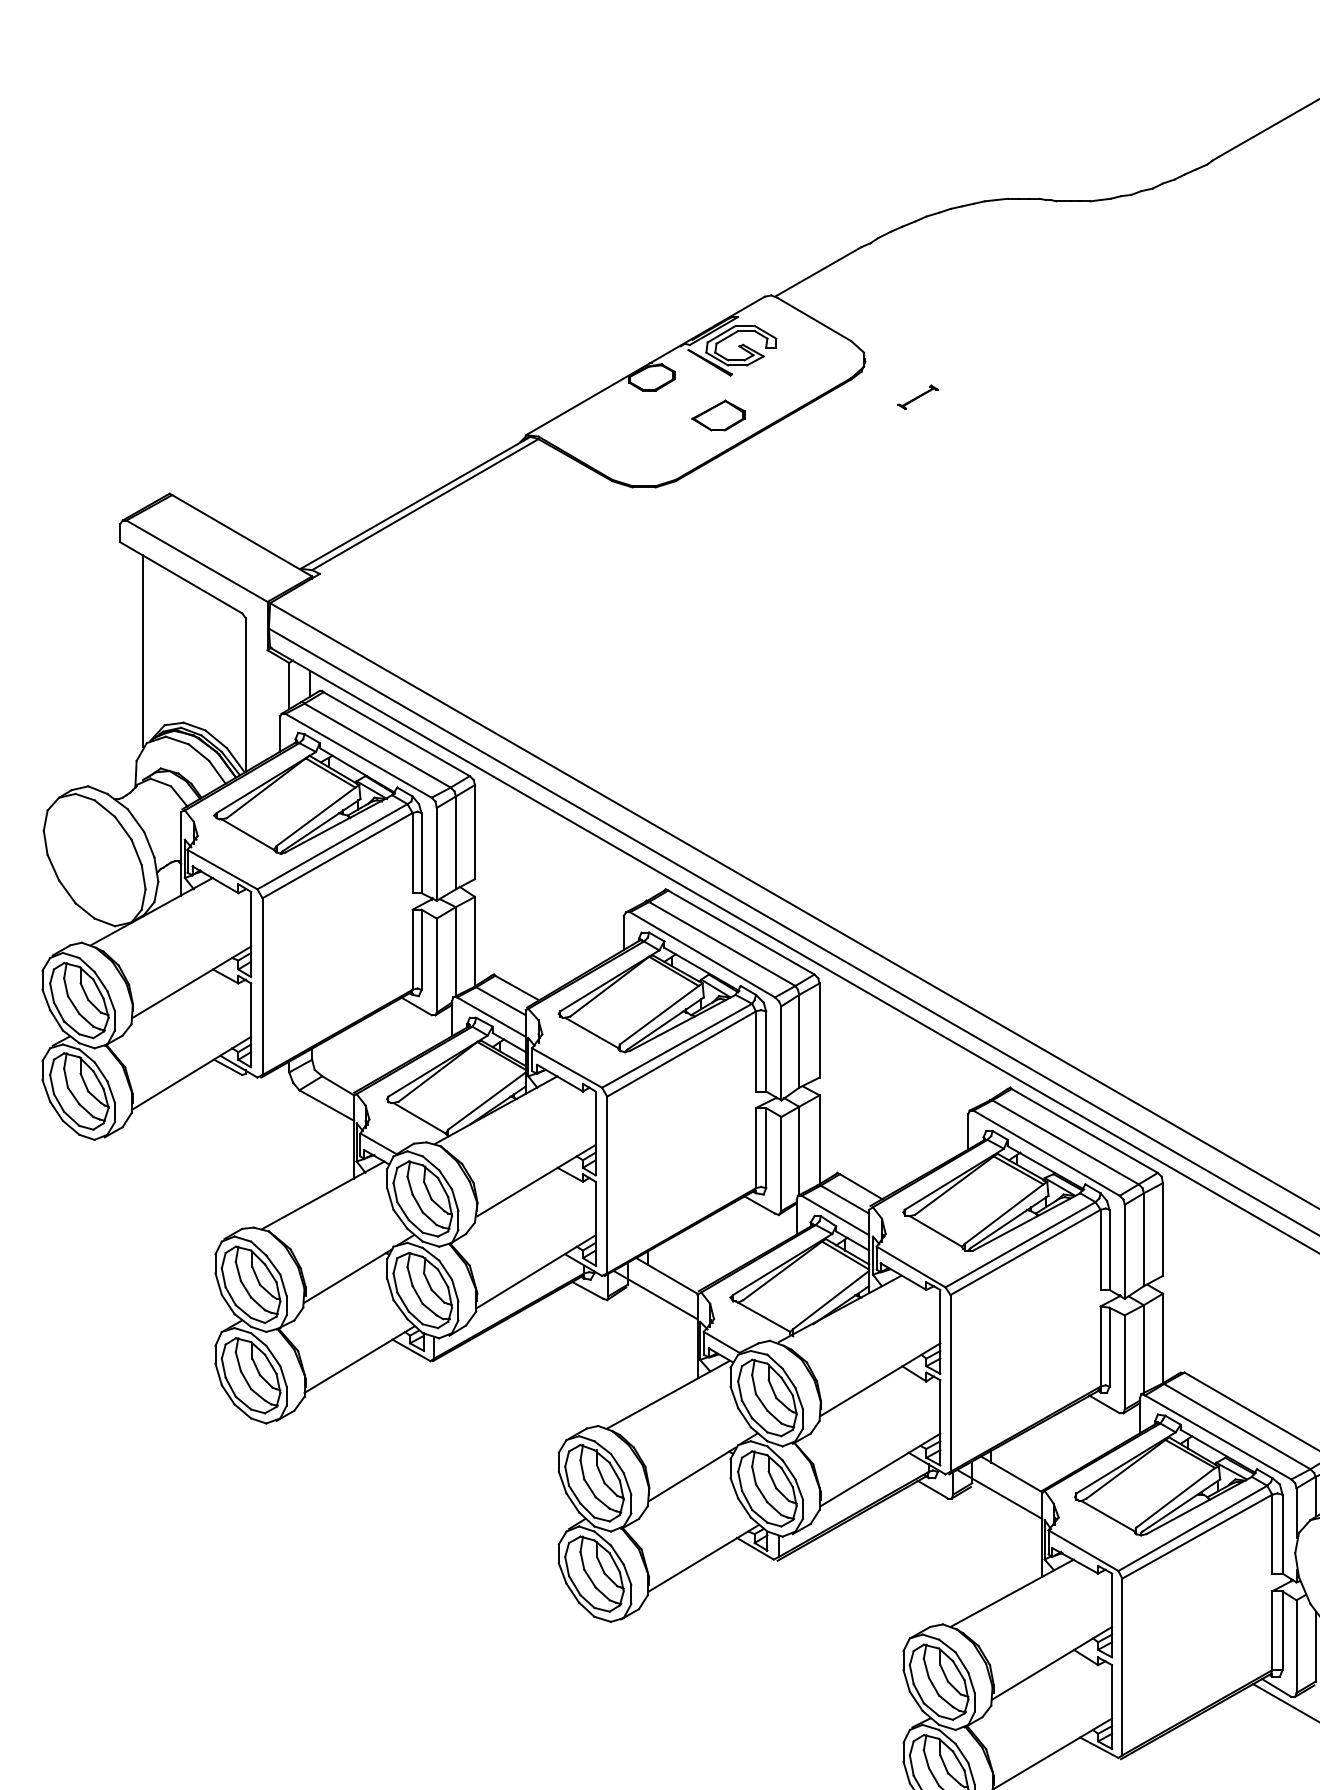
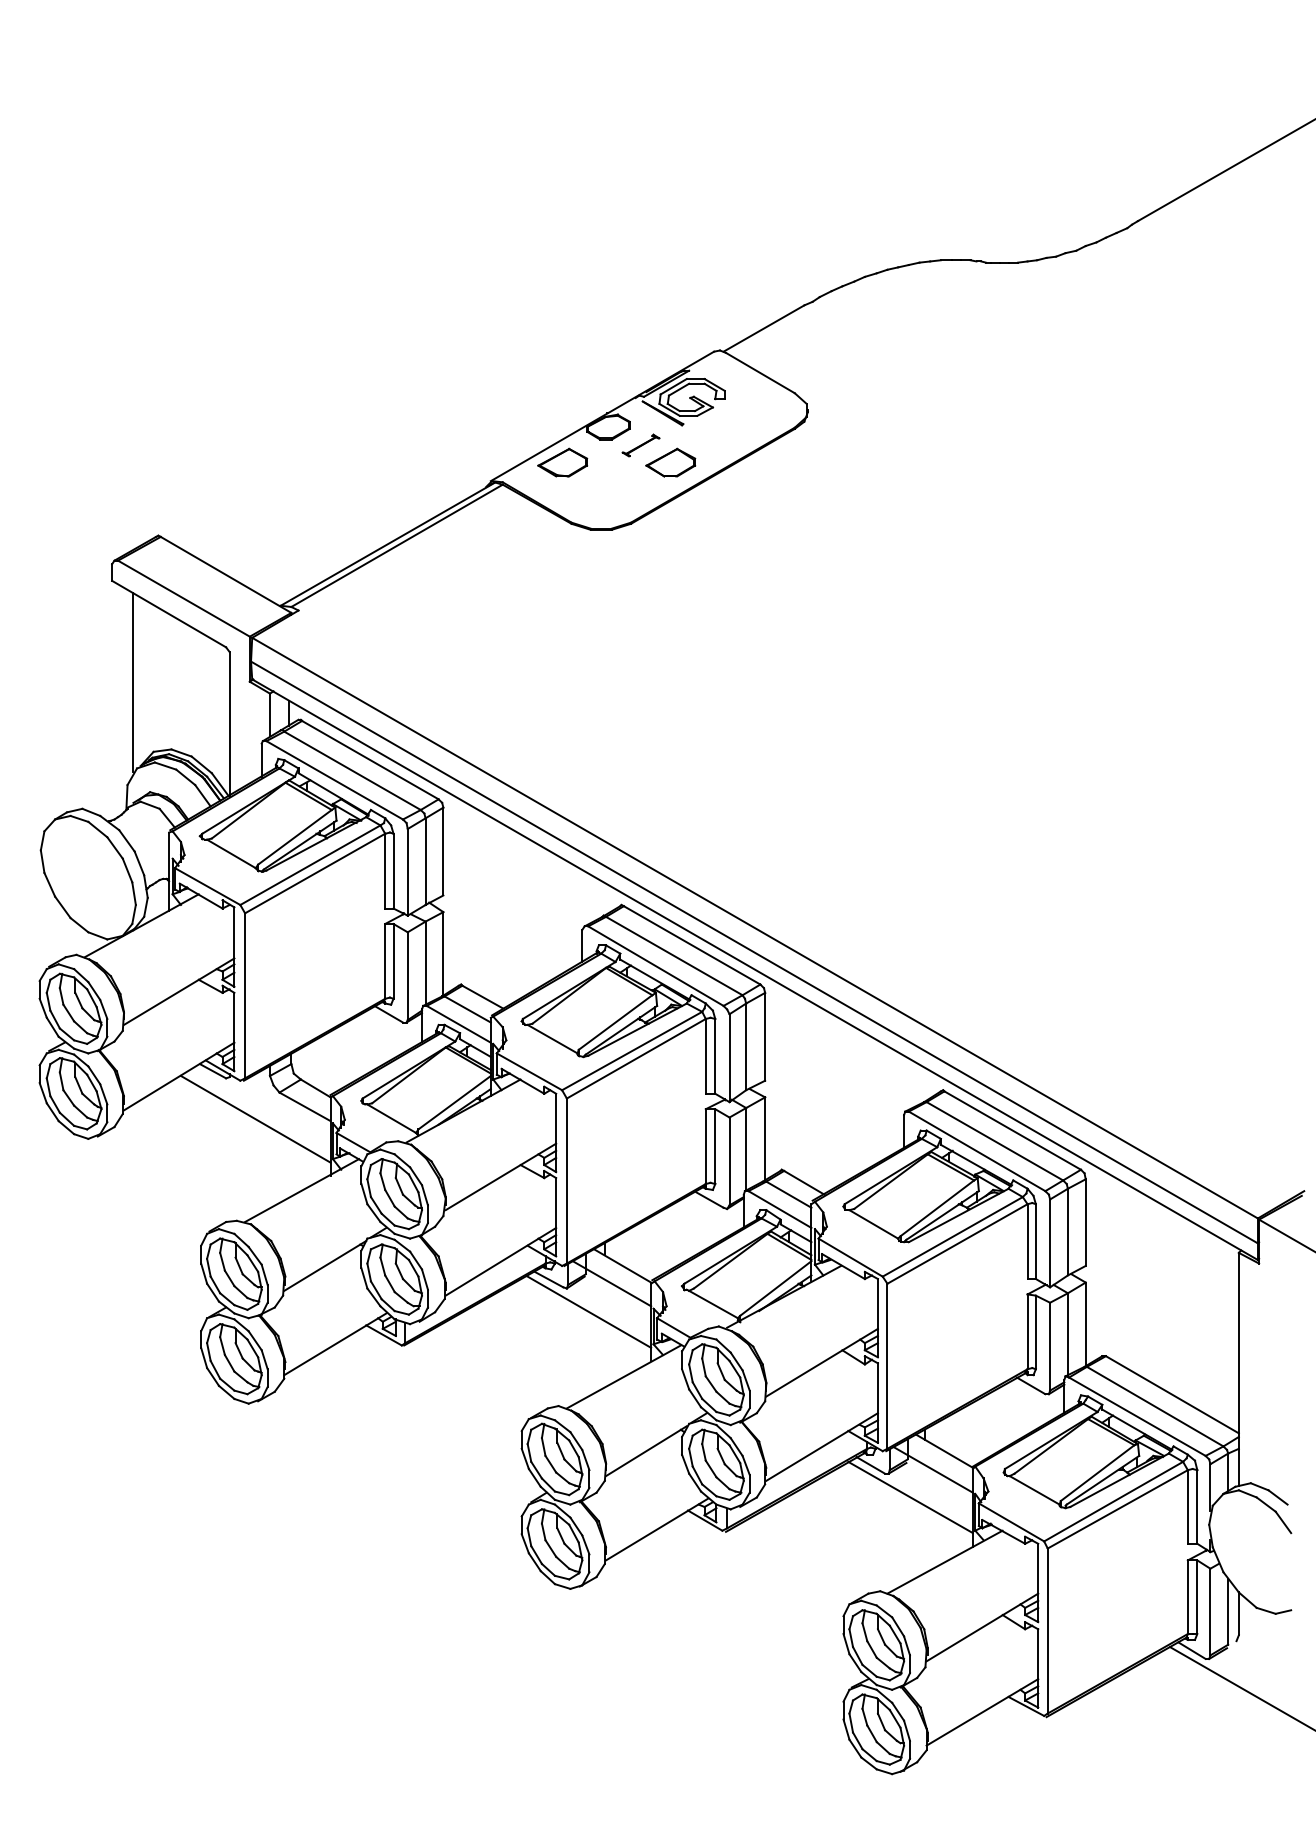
part: (917, 397) -> (640, 445), moved
part: (602, 415) -> (562, 462), added
line: (273, 1118) -> (255, 1118), added
line: (631, 1324) -> (589, 1311), added
line: (975, 1523) -> (910, 1497), added

